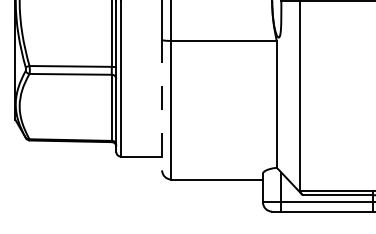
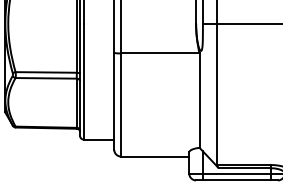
line: (162, 105) -> (114, 101), dashed -> solid

